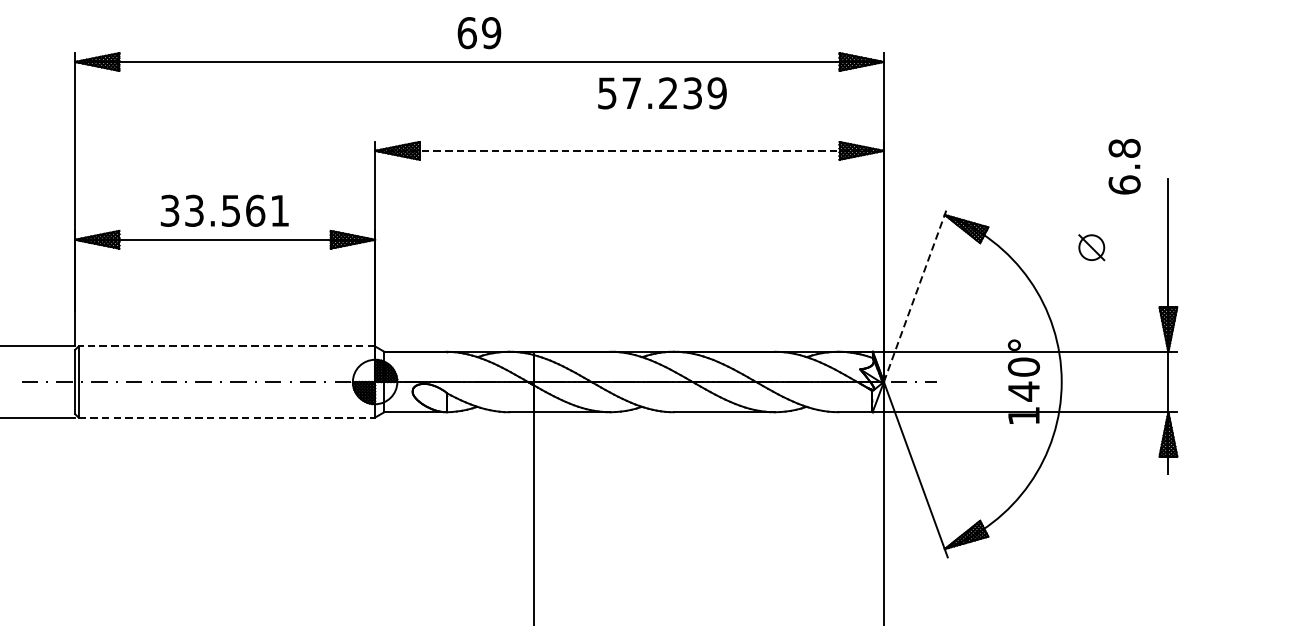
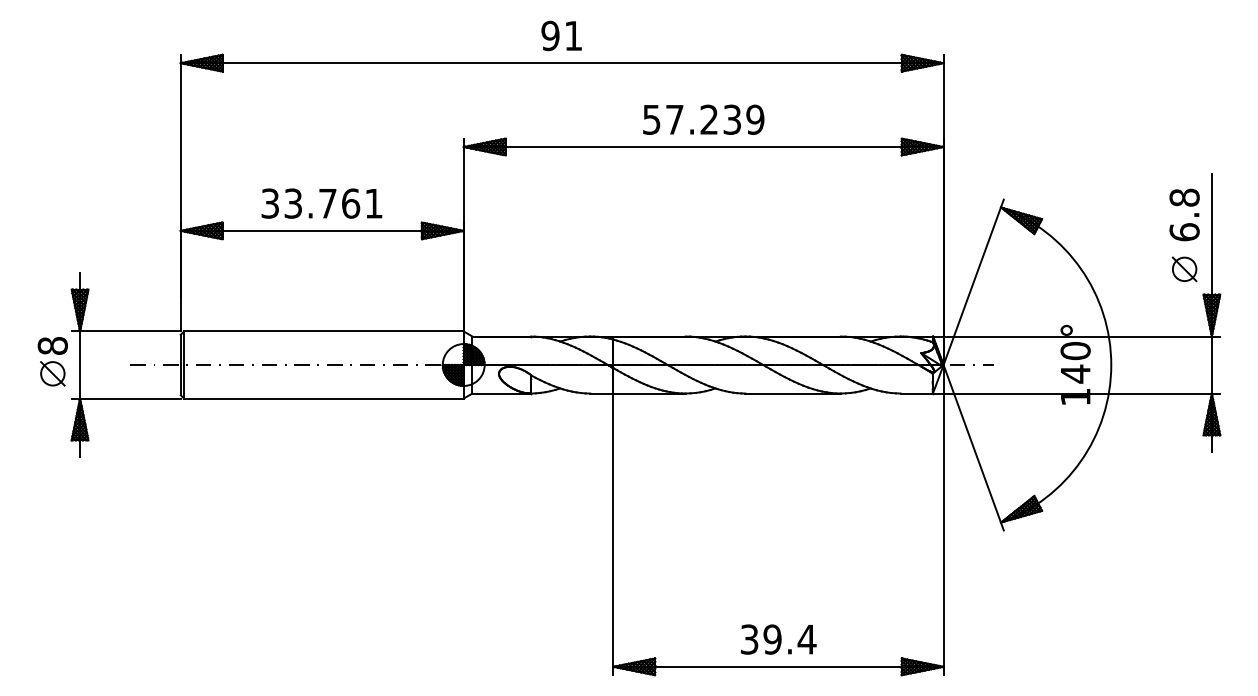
text: (478, 32) -> (561, 35), 69 -> 91
text: (662, 93) -> (703, 119), moved
line: (629, 151) -> (703, 147), dashed -> solid
text: (1124, 166) -> (1184, 214), moved
text: (230, 210) -> (327, 203), 33.561 -> 33.761
part: (1091, 247) -> (1184, 269), moved
line: (915, 293) -> (973, 281), dashed -> solid
line: (226, 346) -> (323, 331), dashed -> solid
line: (226, 417) -> (323, 398), dashed -> solid

